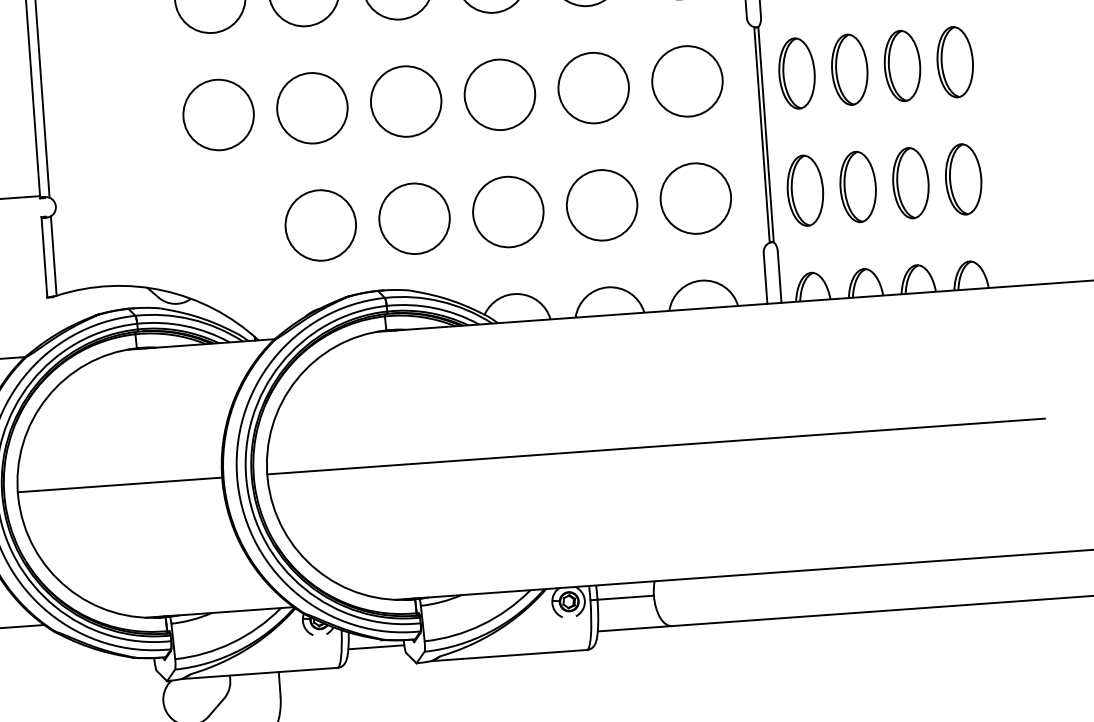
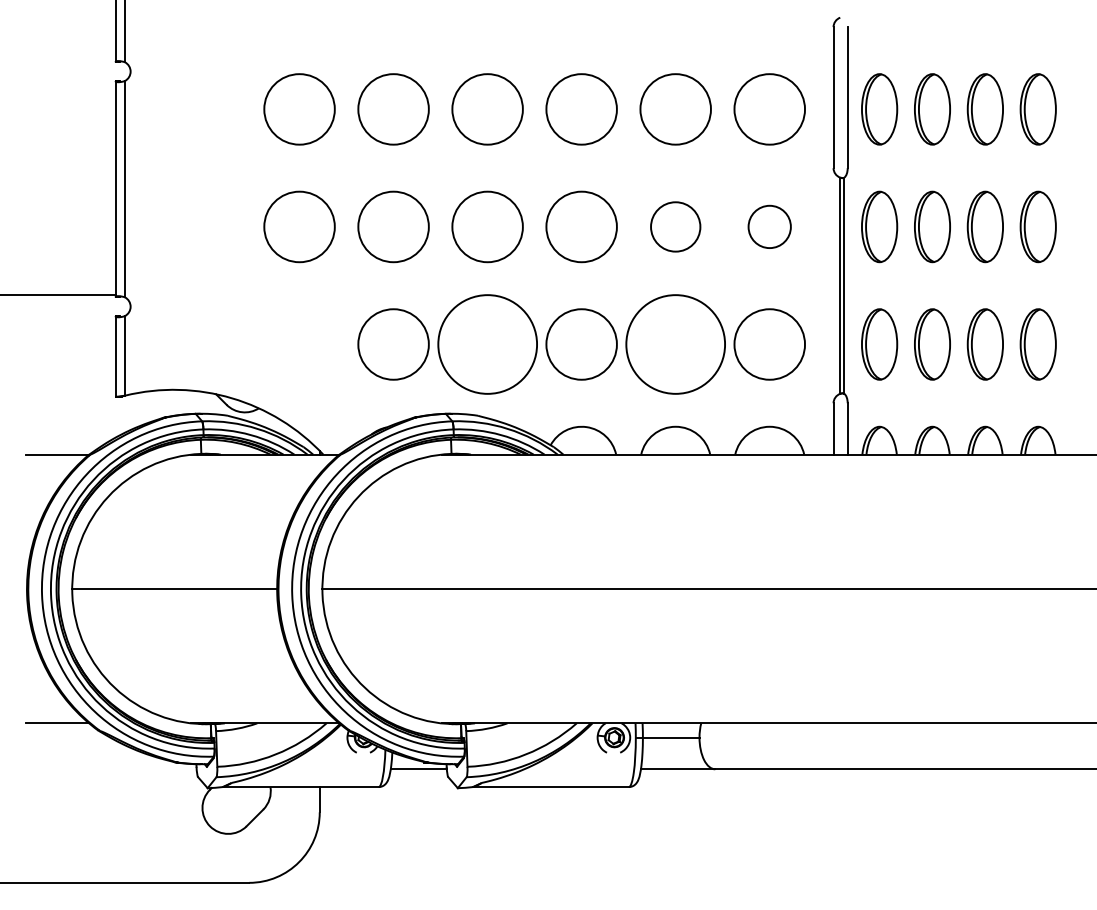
circle: (687, 80) -> (769, 226), size x0.6
circle: (593, 87) -> (675, 226), size x0.7
circle: (601, 205) -> (675, 344), size x1.4
circle: (414, 218) -> (487, 344), size x1.4

